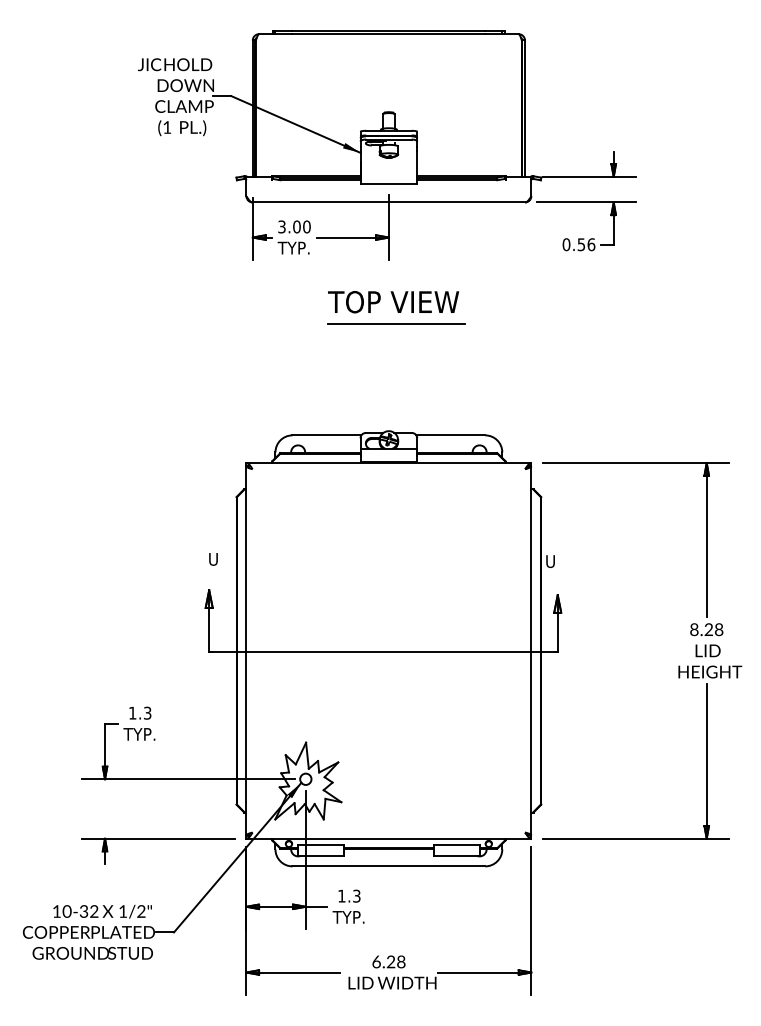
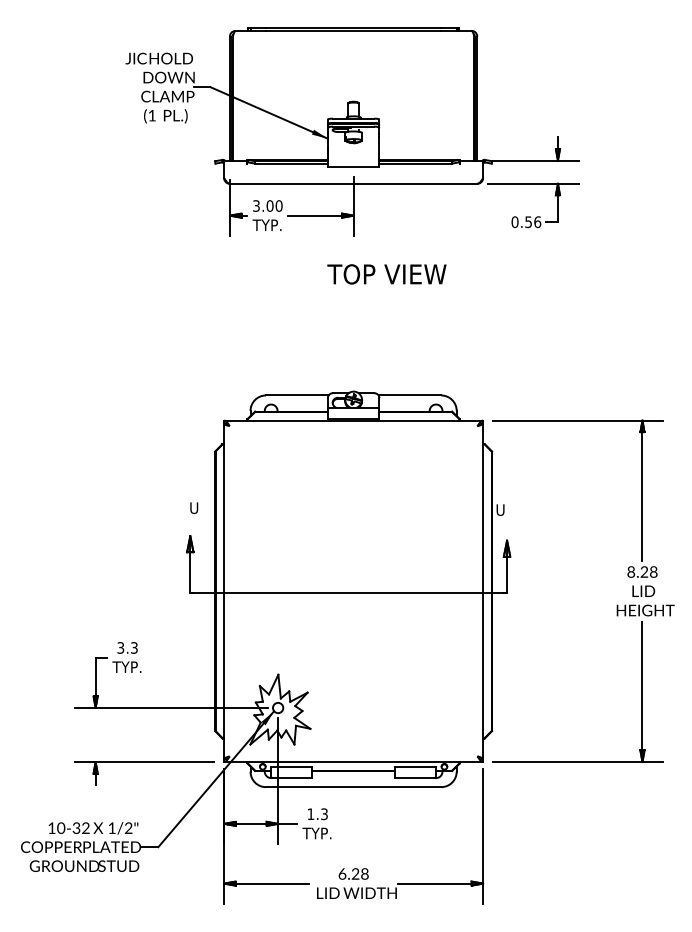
text: (393, 302) -> (386, 274), moved
line: (396, 323) -> (360, 293), removed
text: (132, 712) -> (120, 647), 1.3 -> 3.3

